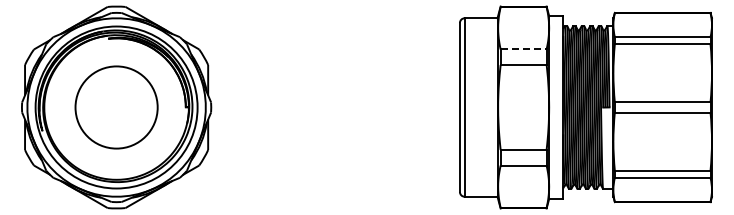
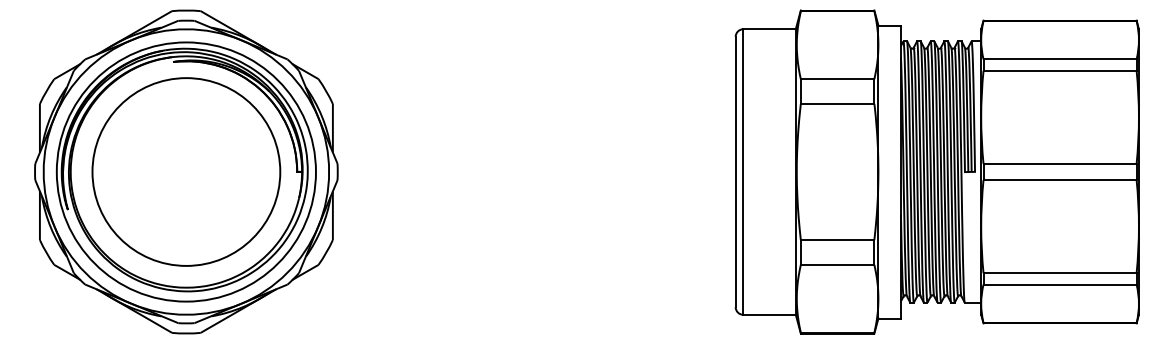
line: (523, 49) -> (837, 79), dashed -> solid
circle: (116, 107) -> (186, 172), size x1.43

